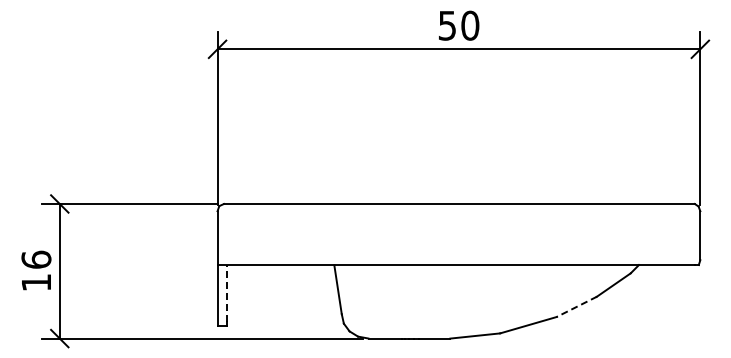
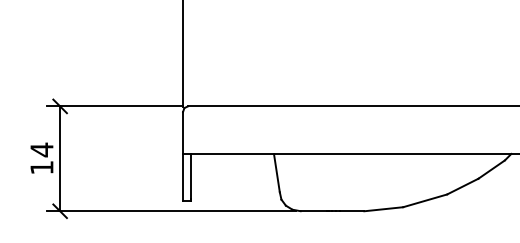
text: (36, 259) -> (42, 149), 16 -> 14
line: (227, 293) -> (190, 176), dashed -> solid
line: (576, 306) -> (462, 186), dashed -> solid

